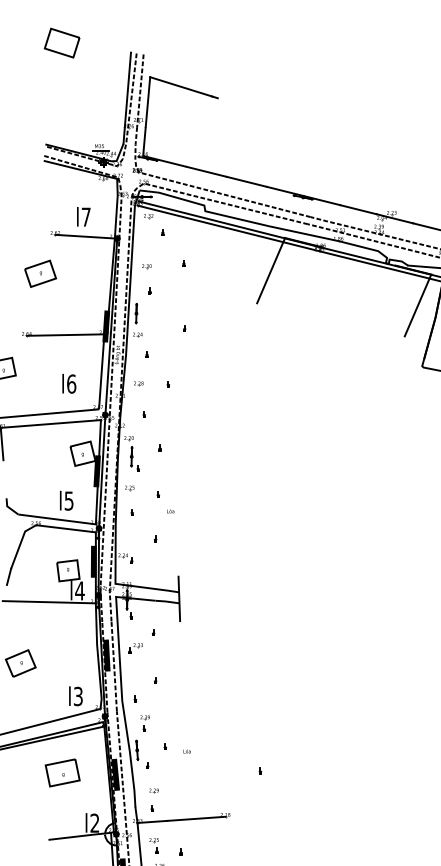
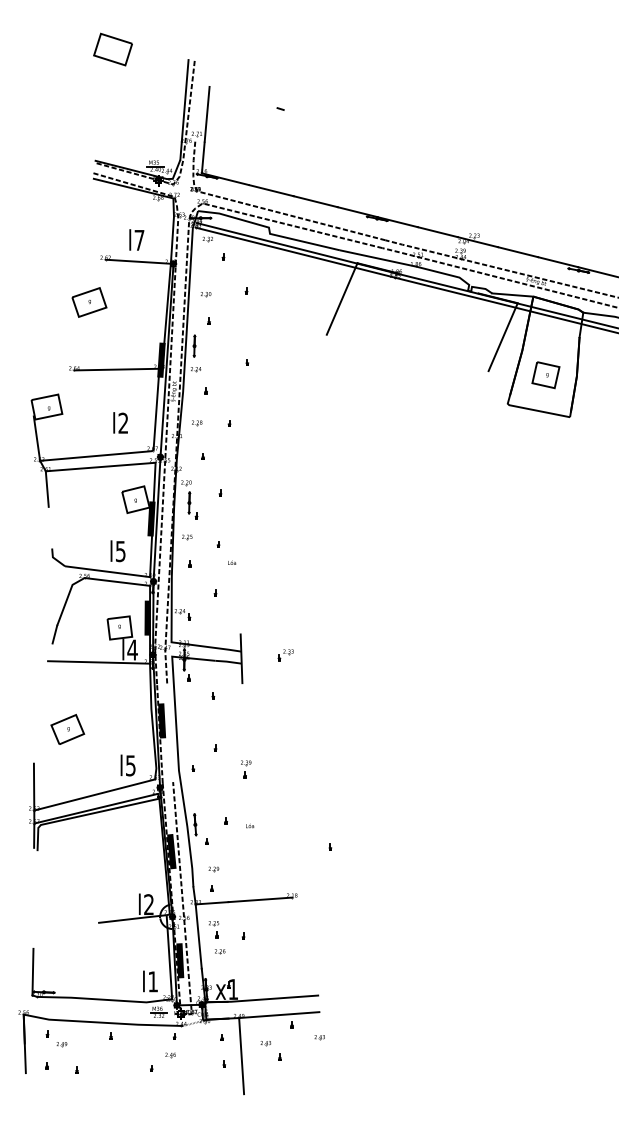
line: (181, 86) -> (243, 97), removed
line: (140, 90) -> (198, 101), removed
text: (71, 383) -> (123, 422), l6 -> l2
part: (135, 648) -> (285, 655), moved
line: (114, 666) -> (170, 732), removed
text: (78, 696) -> (130, 765), l3 -> l5
part: (145, 723) -> (246, 769), moved
part: (62, 772) -> (113, 849), removed

